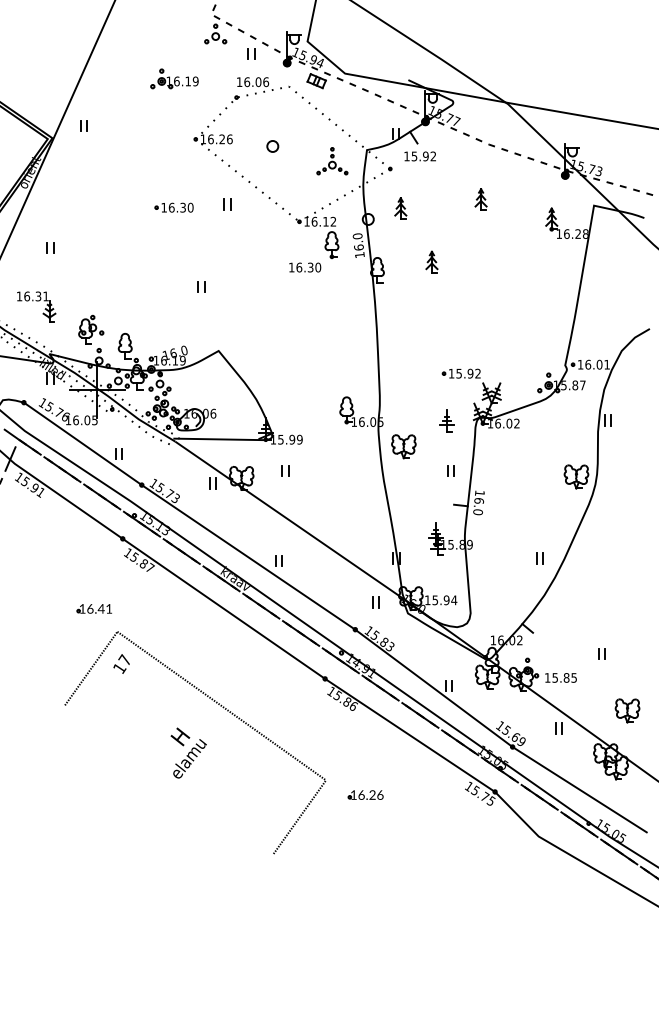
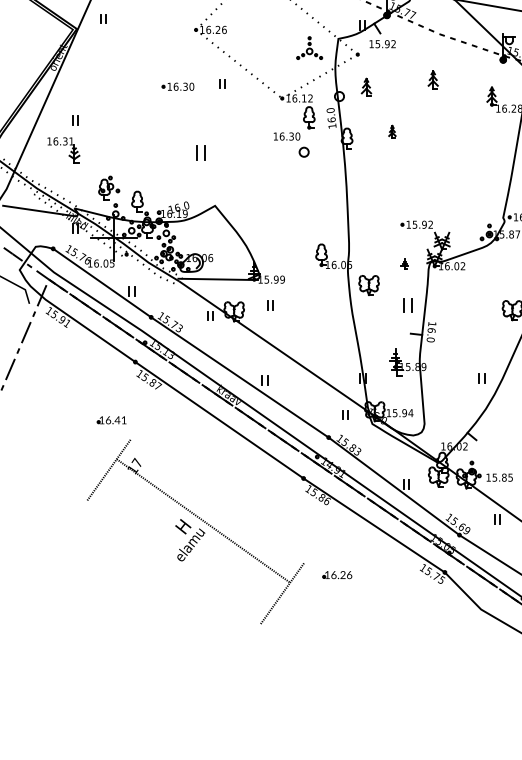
part: (272, 146) -> (303, 152), moved
part: (431, 261) -> (392, 131), size x0.7
part: (201, 286) -> (200, 152), size x1.6
part: (36, 306) -> (63, 149), moved
part: (446, 420) -> (404, 263), size x0.6
part: (450, 470) -> (407, 305), size x1.6
line: (221, 705) -> (203, 520), moved

